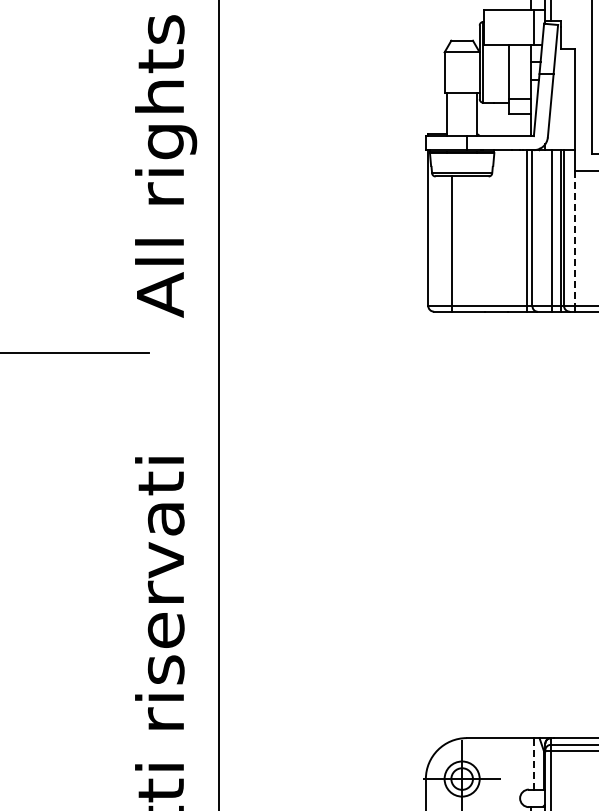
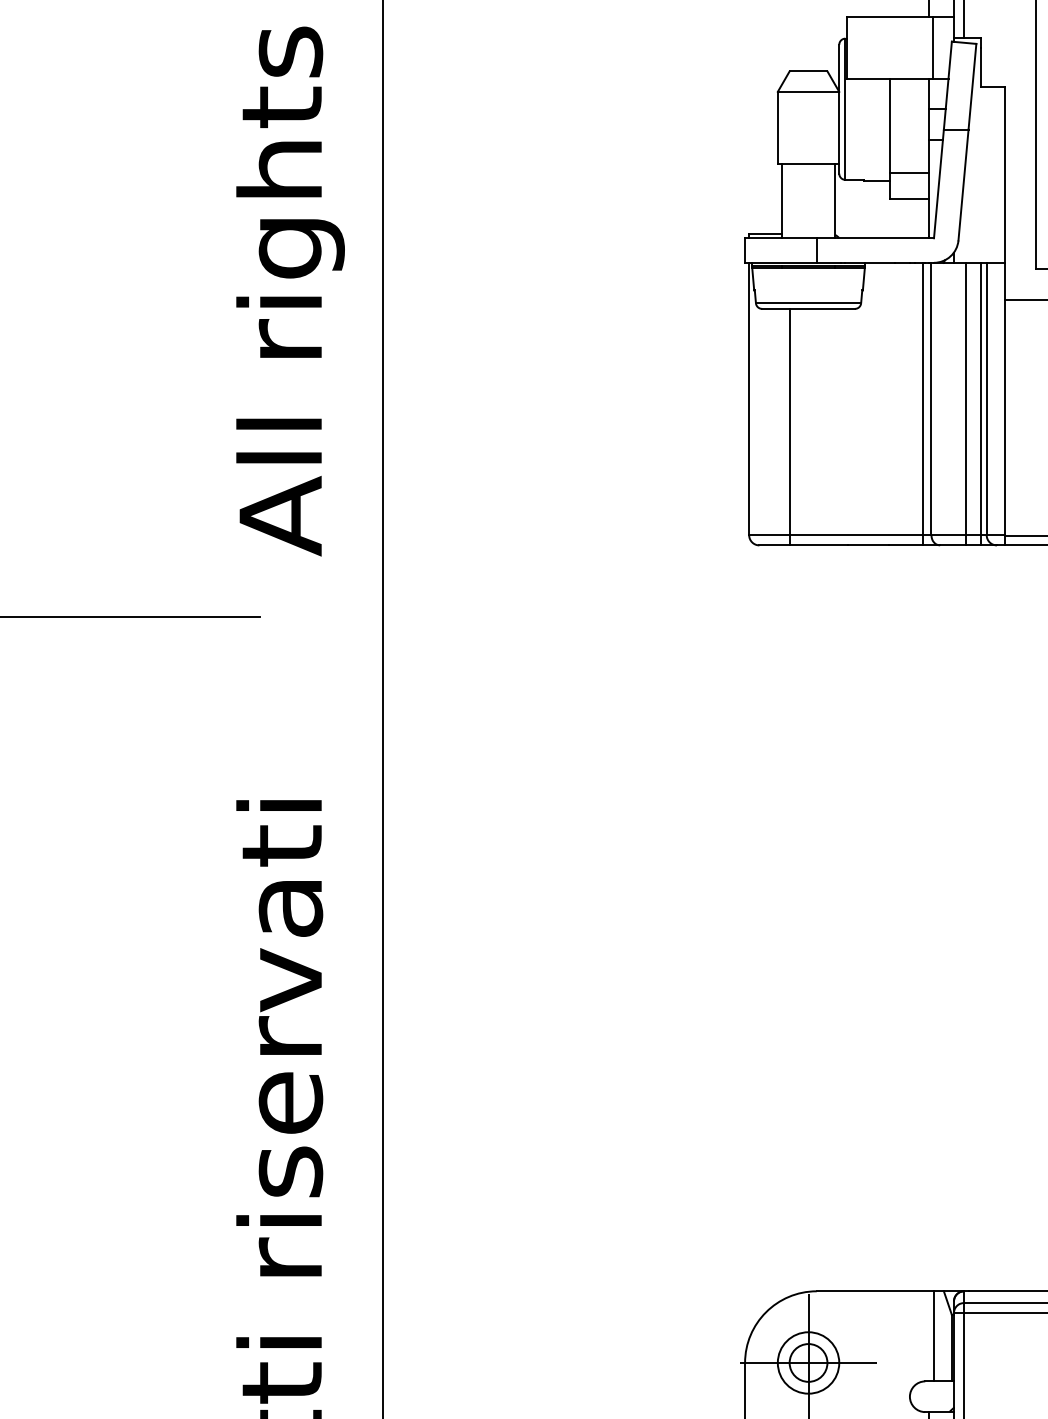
line: (574, 239) -> (1005, 419), dashed -> solid
line: (533, 763) -> (933, 1335), dashed -> solid

